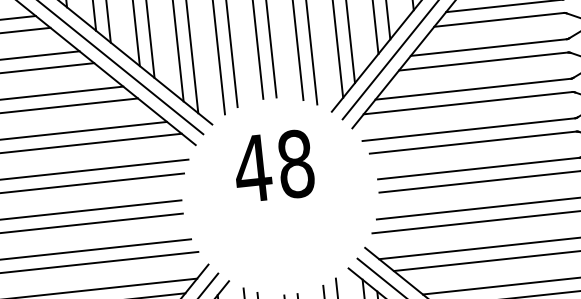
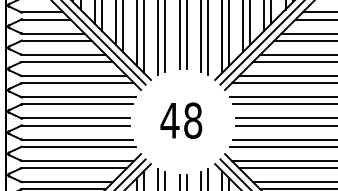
text: (274, 165) -> (181, 120), moved

